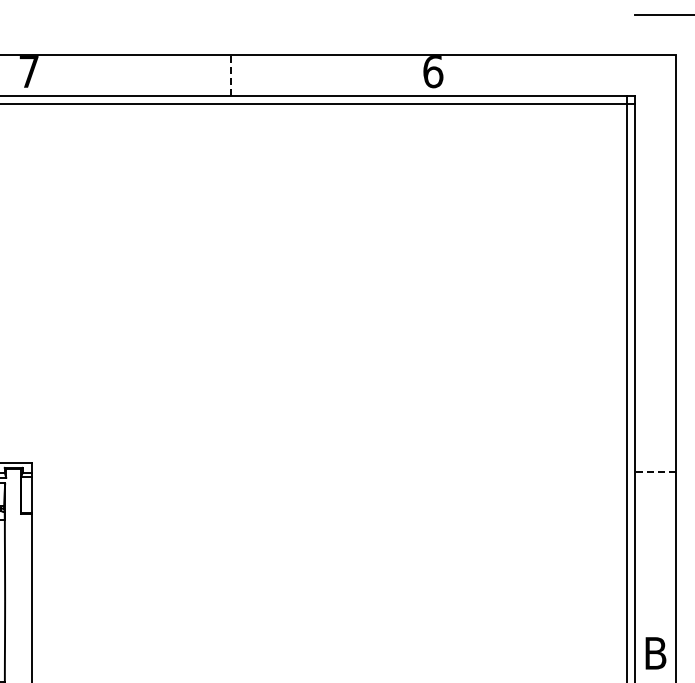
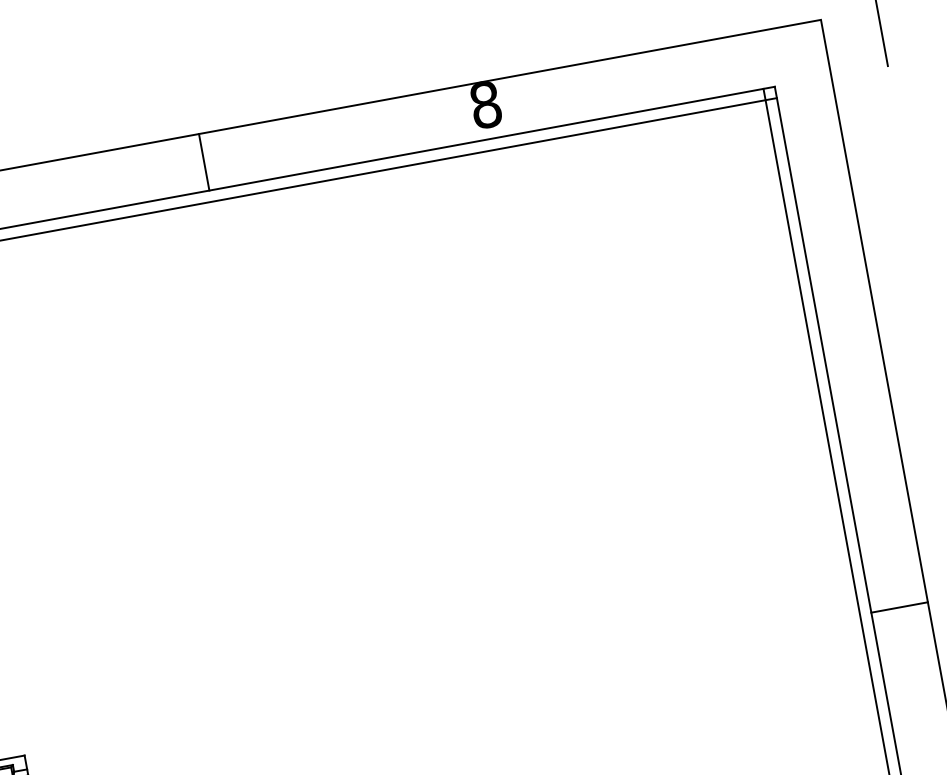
text: (433, 72) -> (486, 105), 6 -> 8
line: (231, 75) -> (204, 162), dashed -> solid
line: (655, 471) -> (899, 607), dashed -> solid

